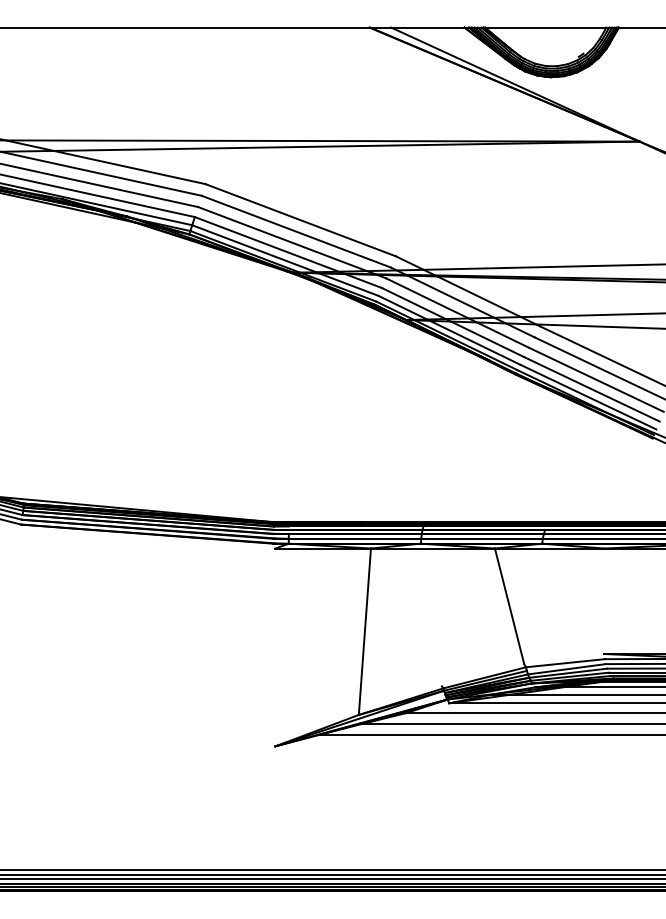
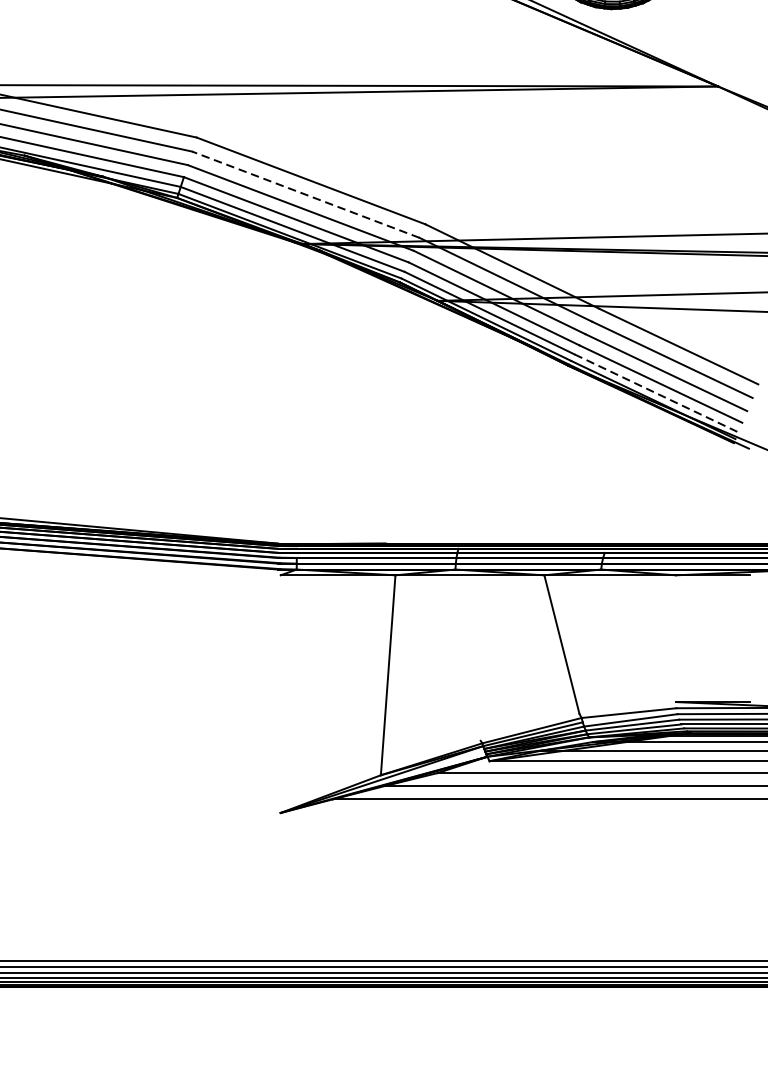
line: (295, 231) -> (304, 194), solid -> dashed
line: (588, 397) -> (656, 393), solid -> dashed

